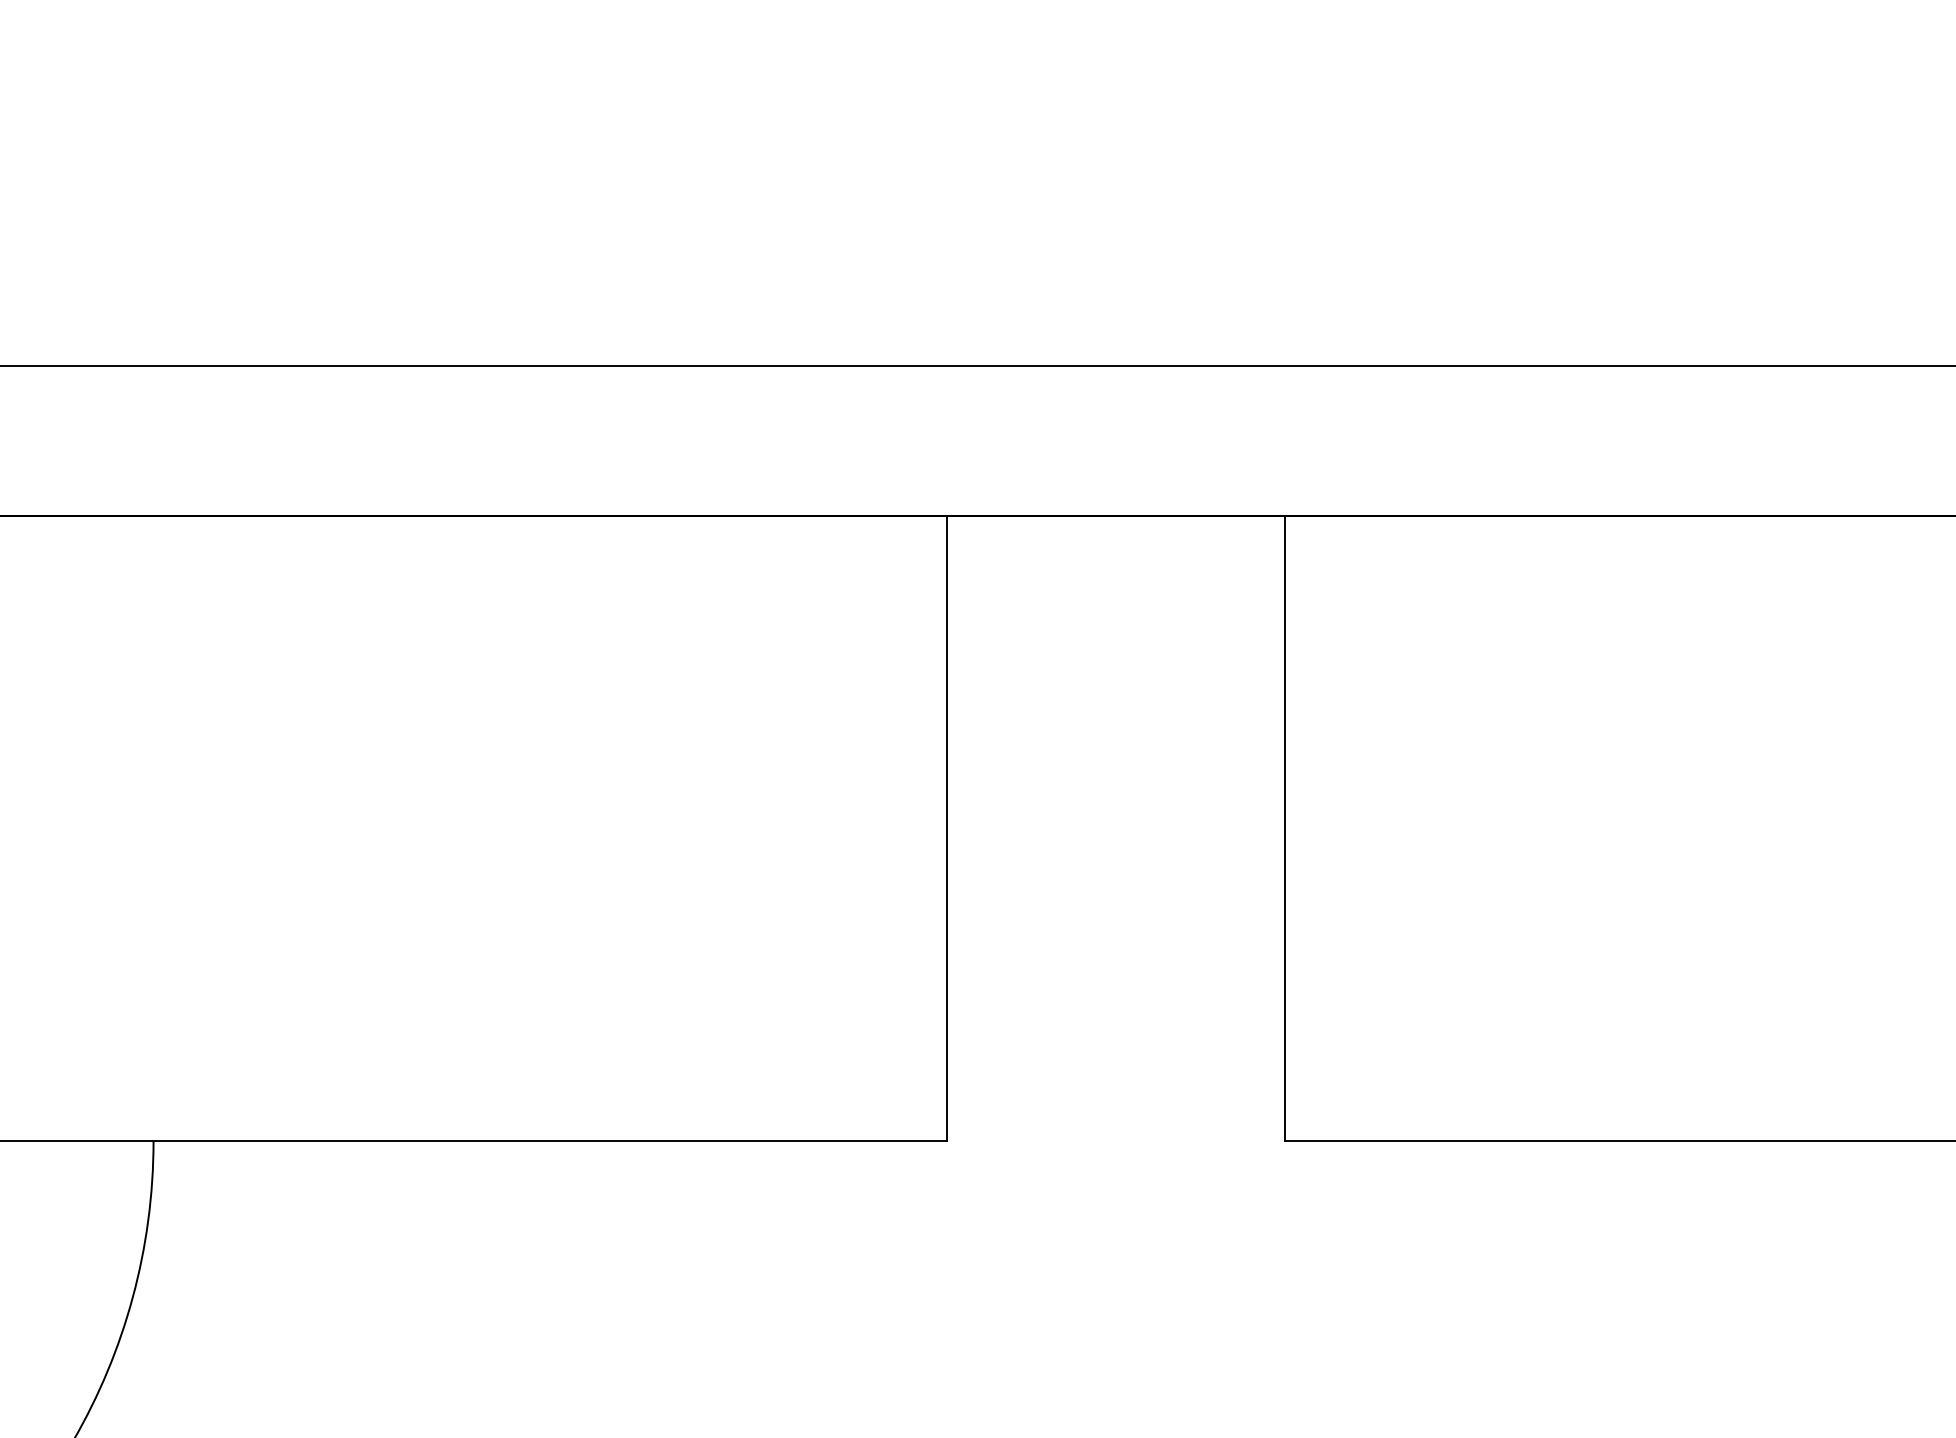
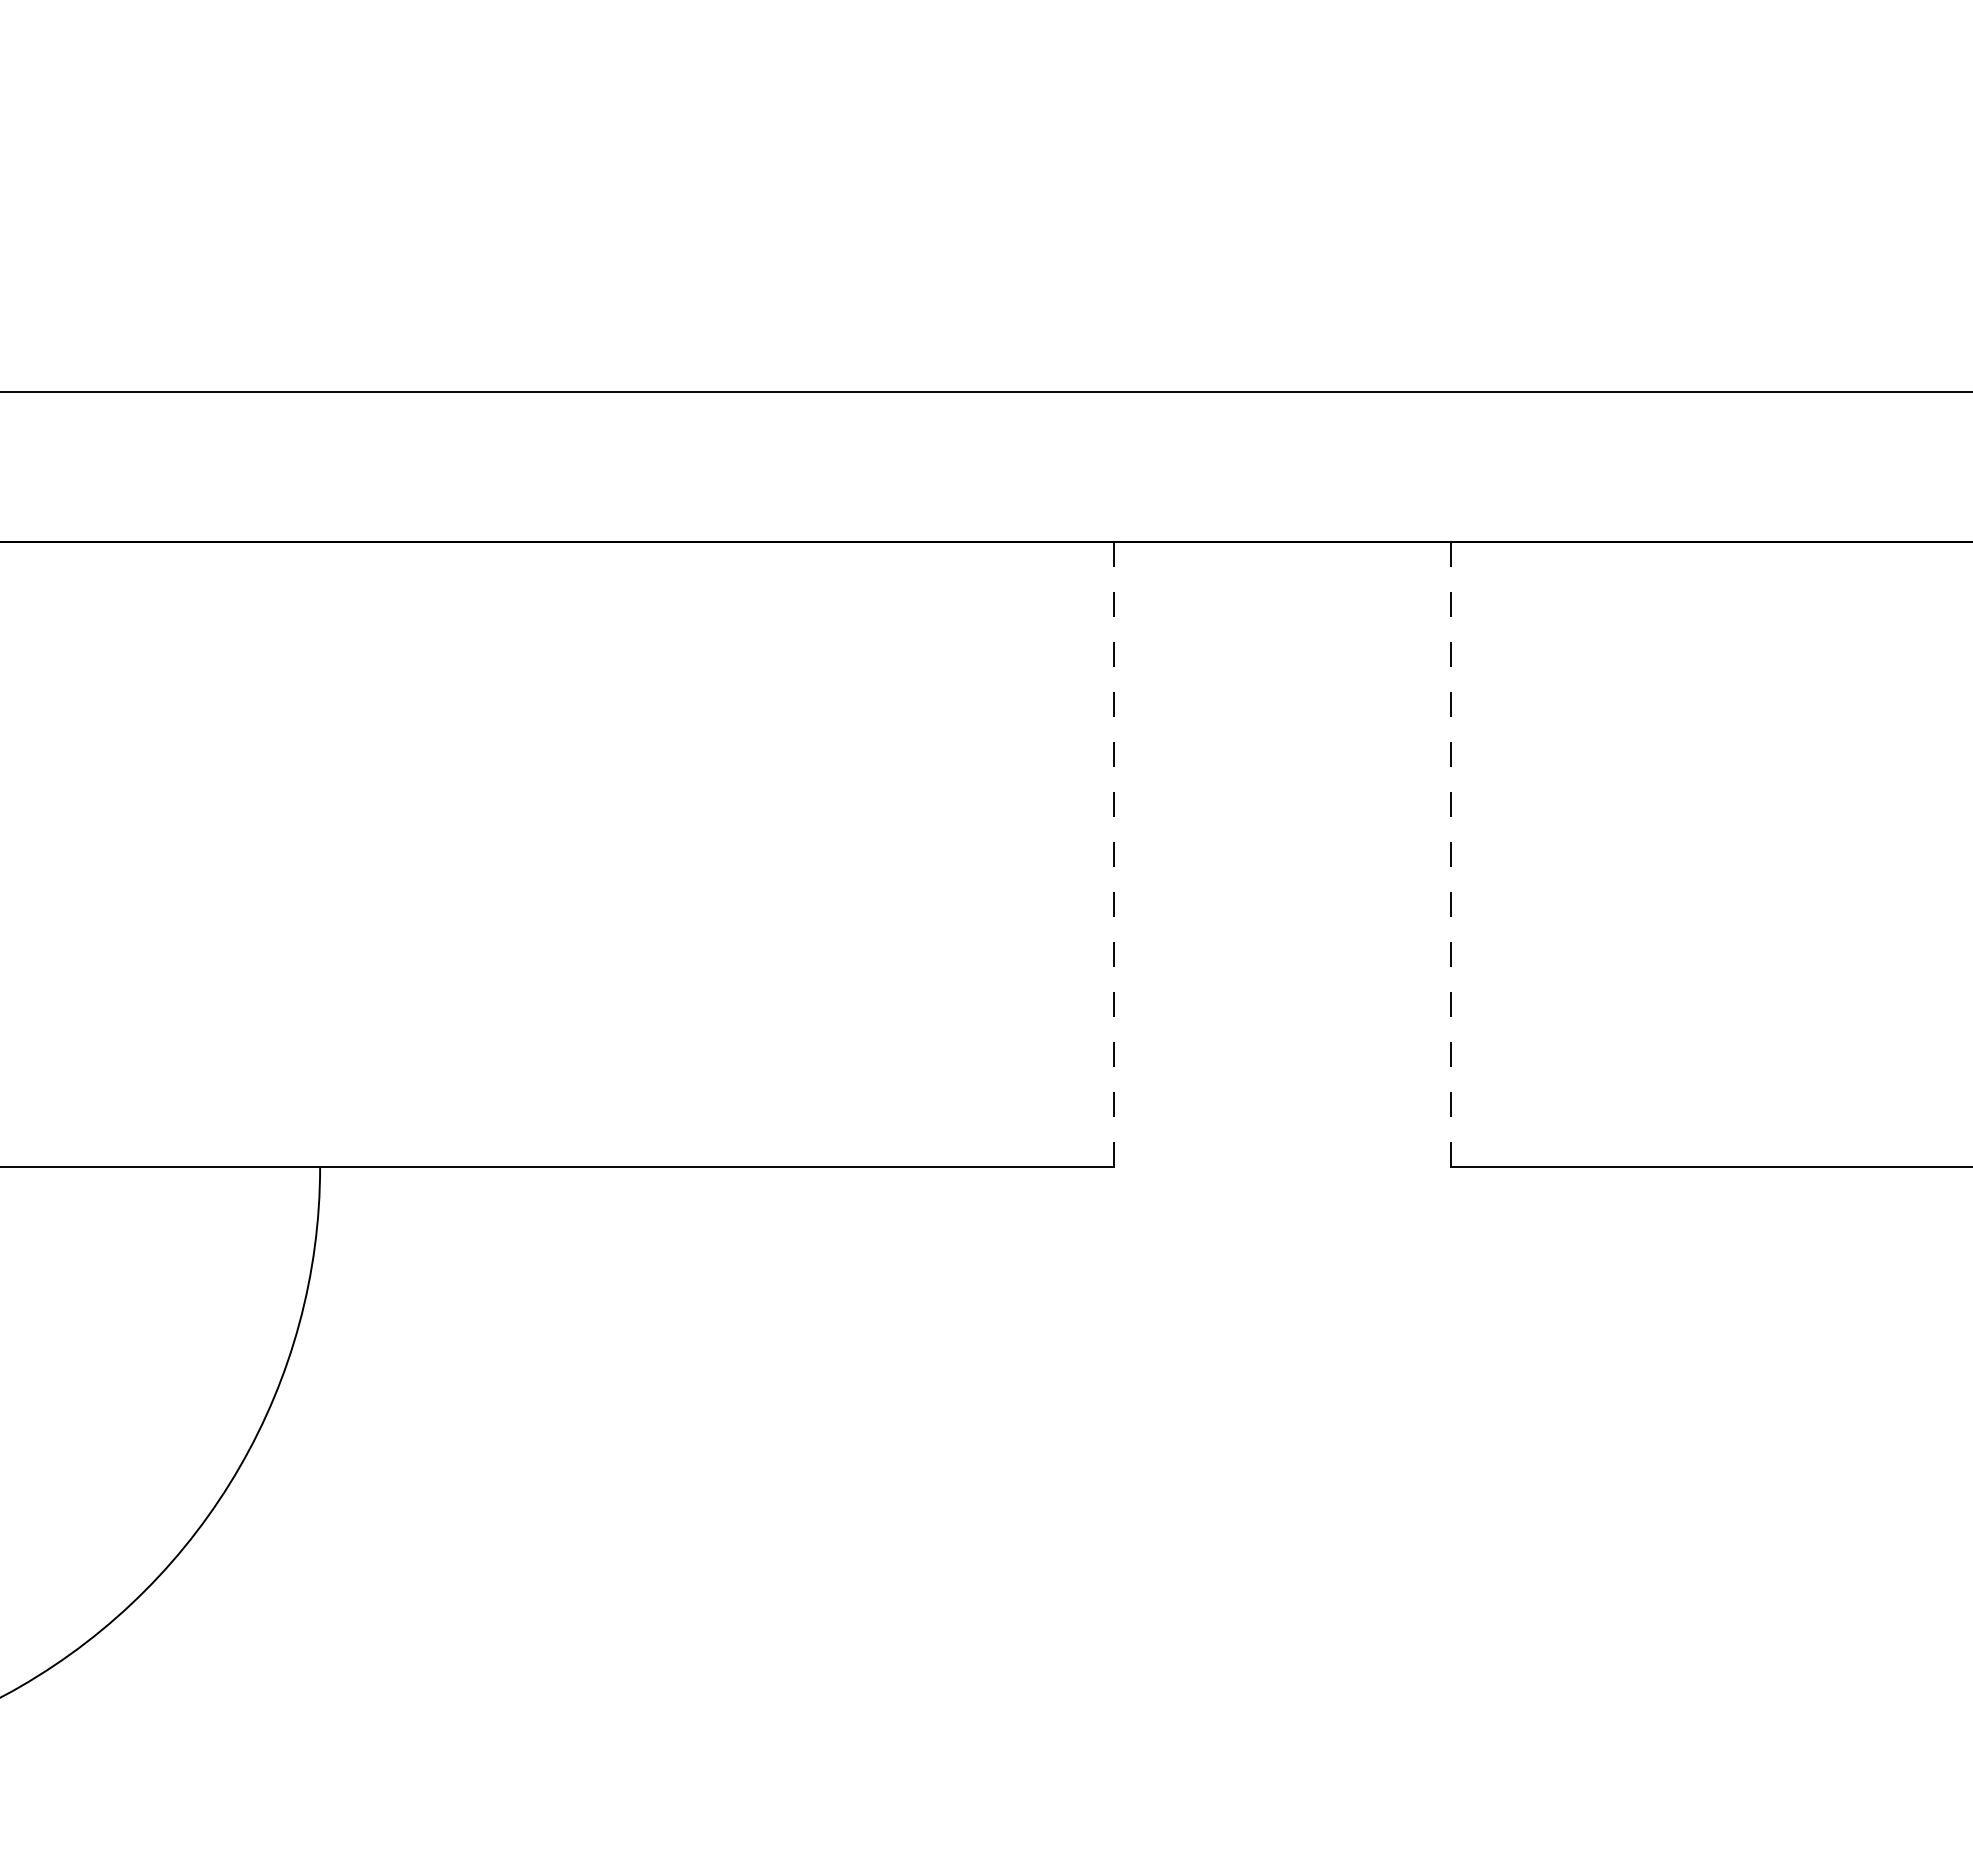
line: (946, 828) -> (1113, 854), solid -> dashed
line: (1284, 828) -> (1451, 854), solid -> dashed

